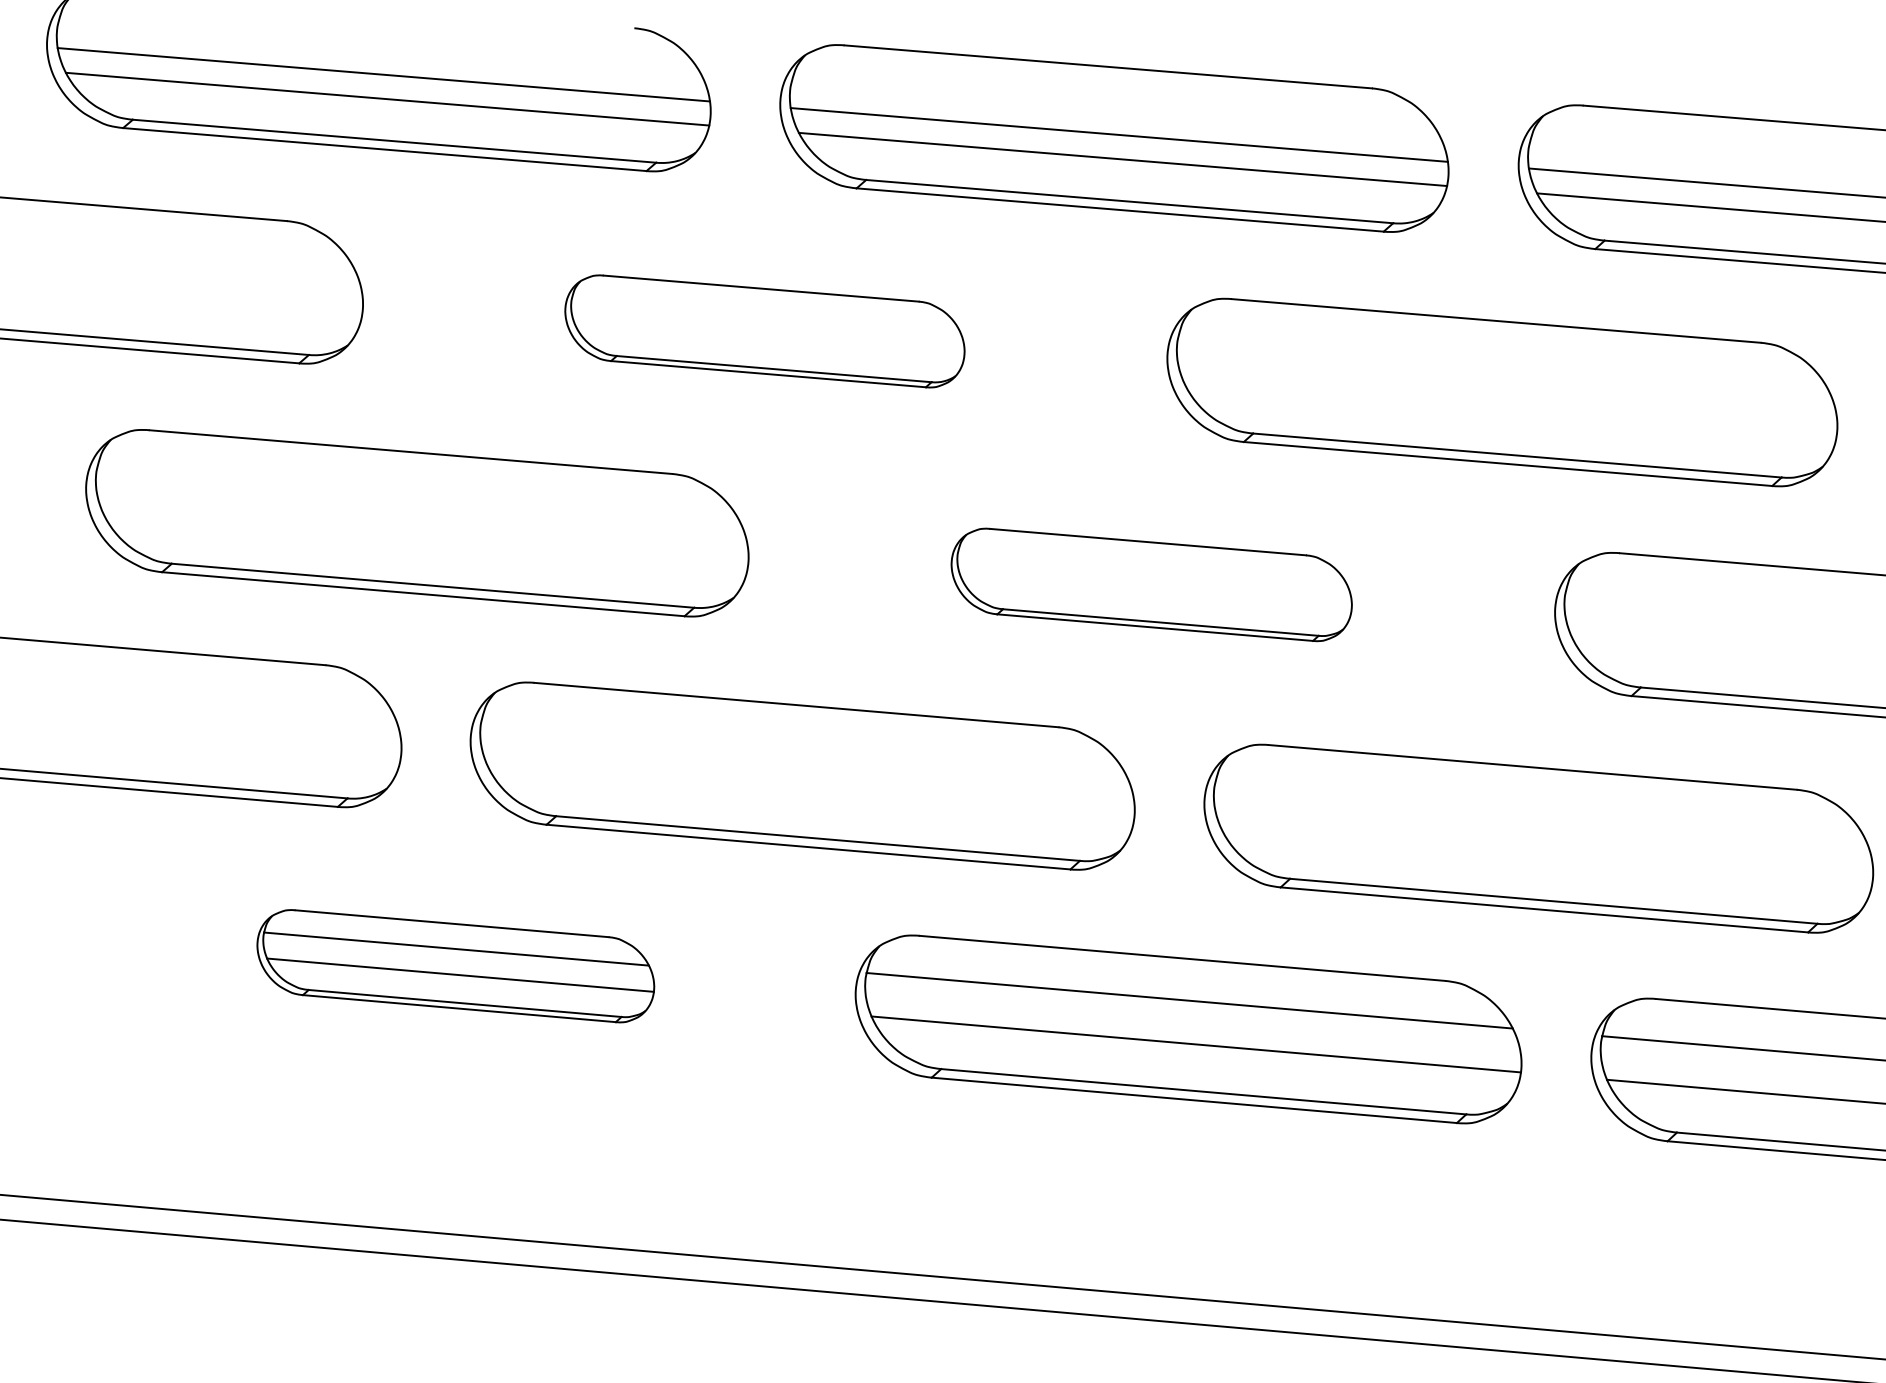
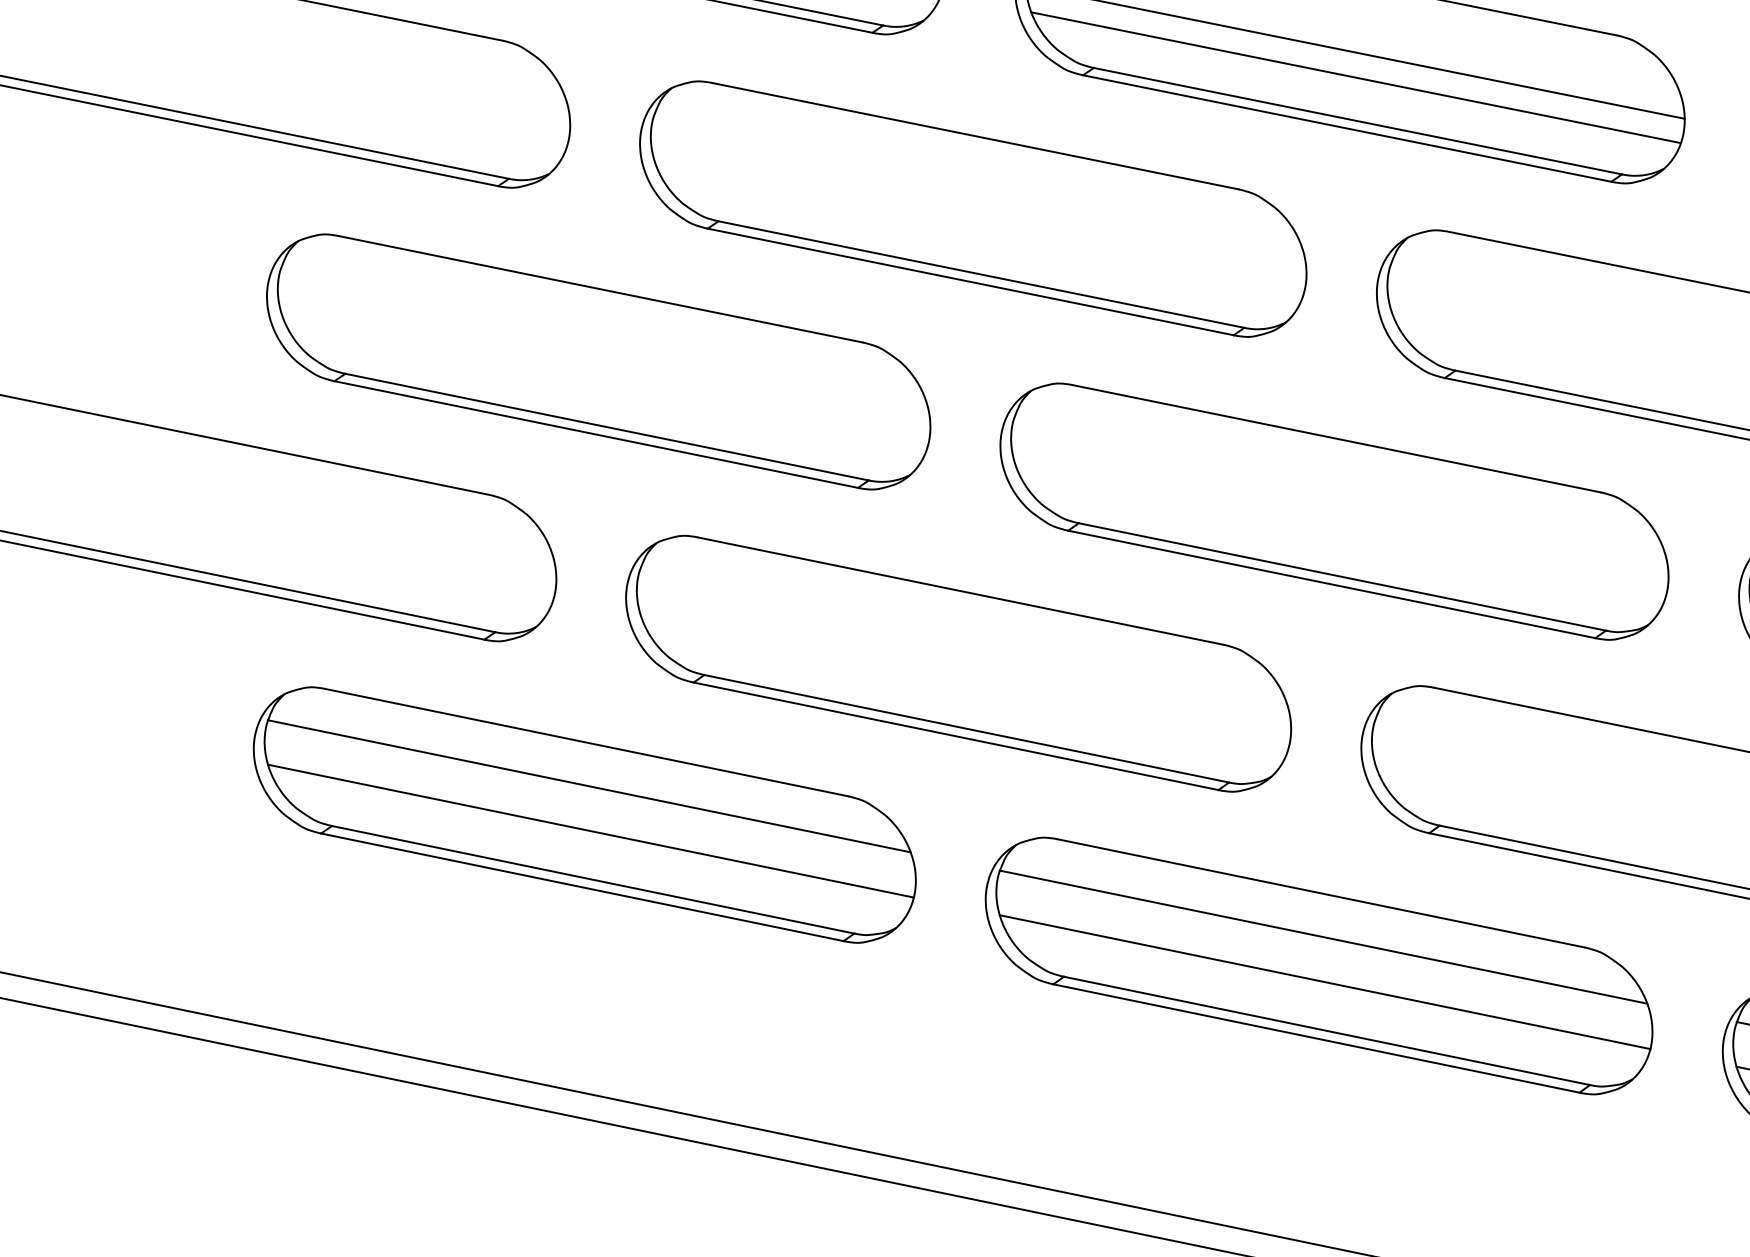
part: (764, 331) -> (972, 209), size x1.67
part: (1151, 584) -> (1334, 511), size x1.67
part: (455, 965) -> (584, 814), size x1.67

